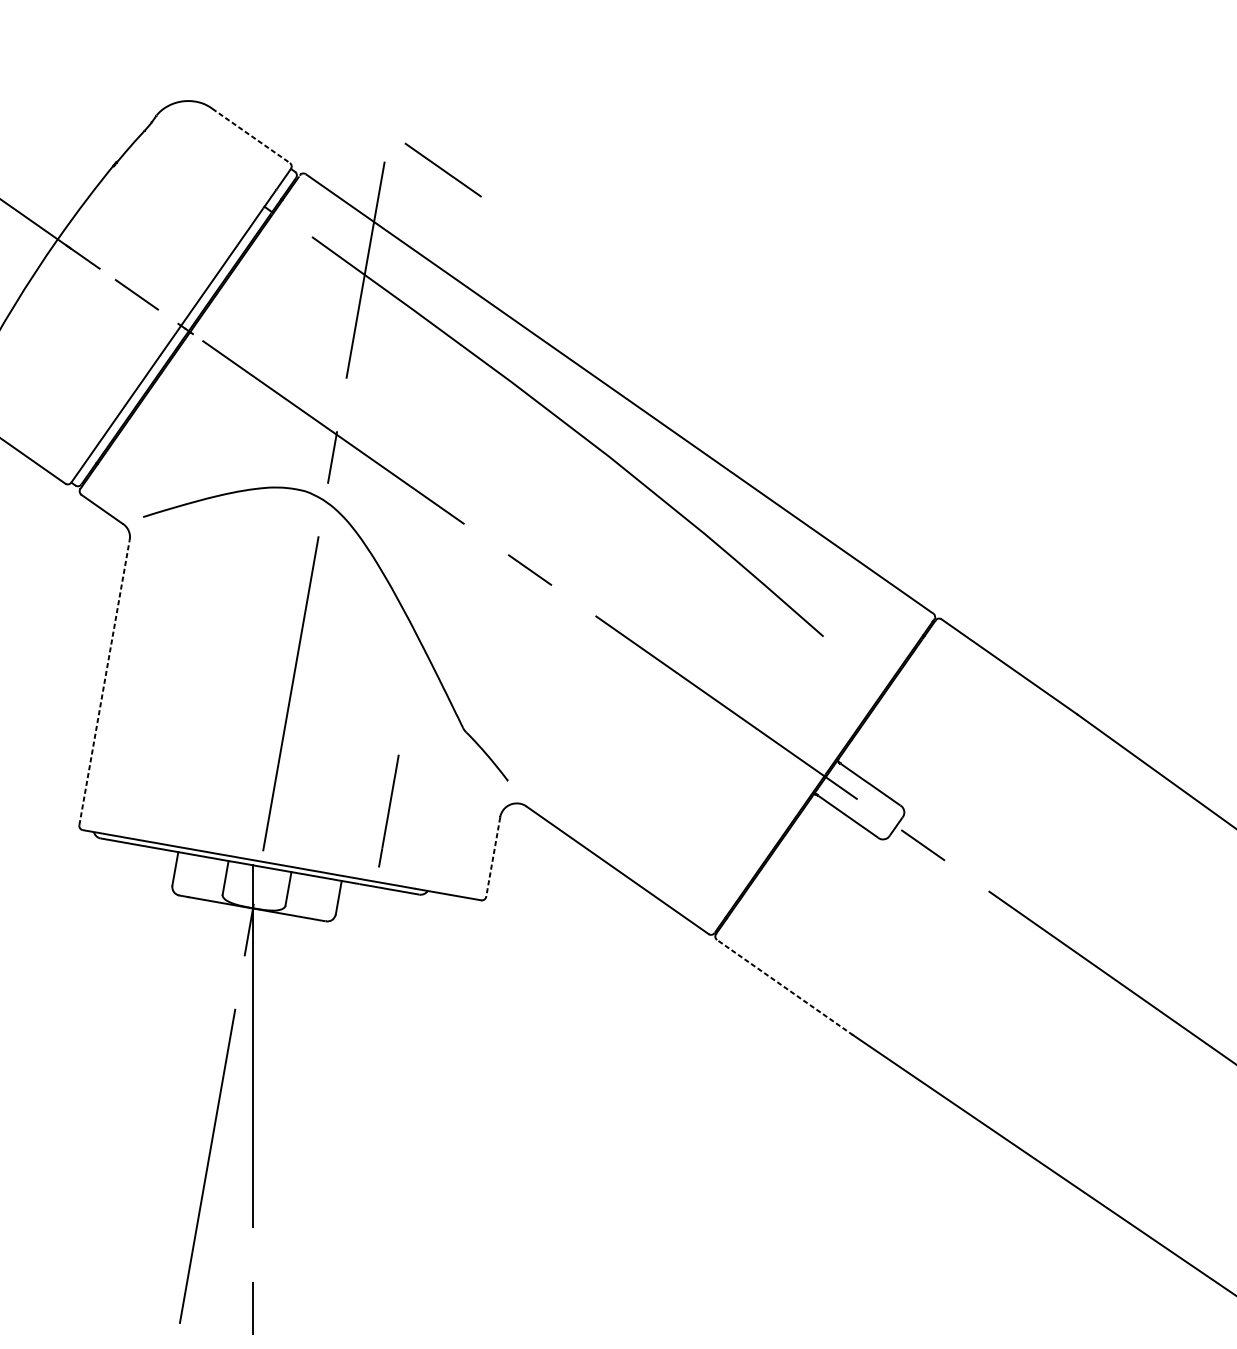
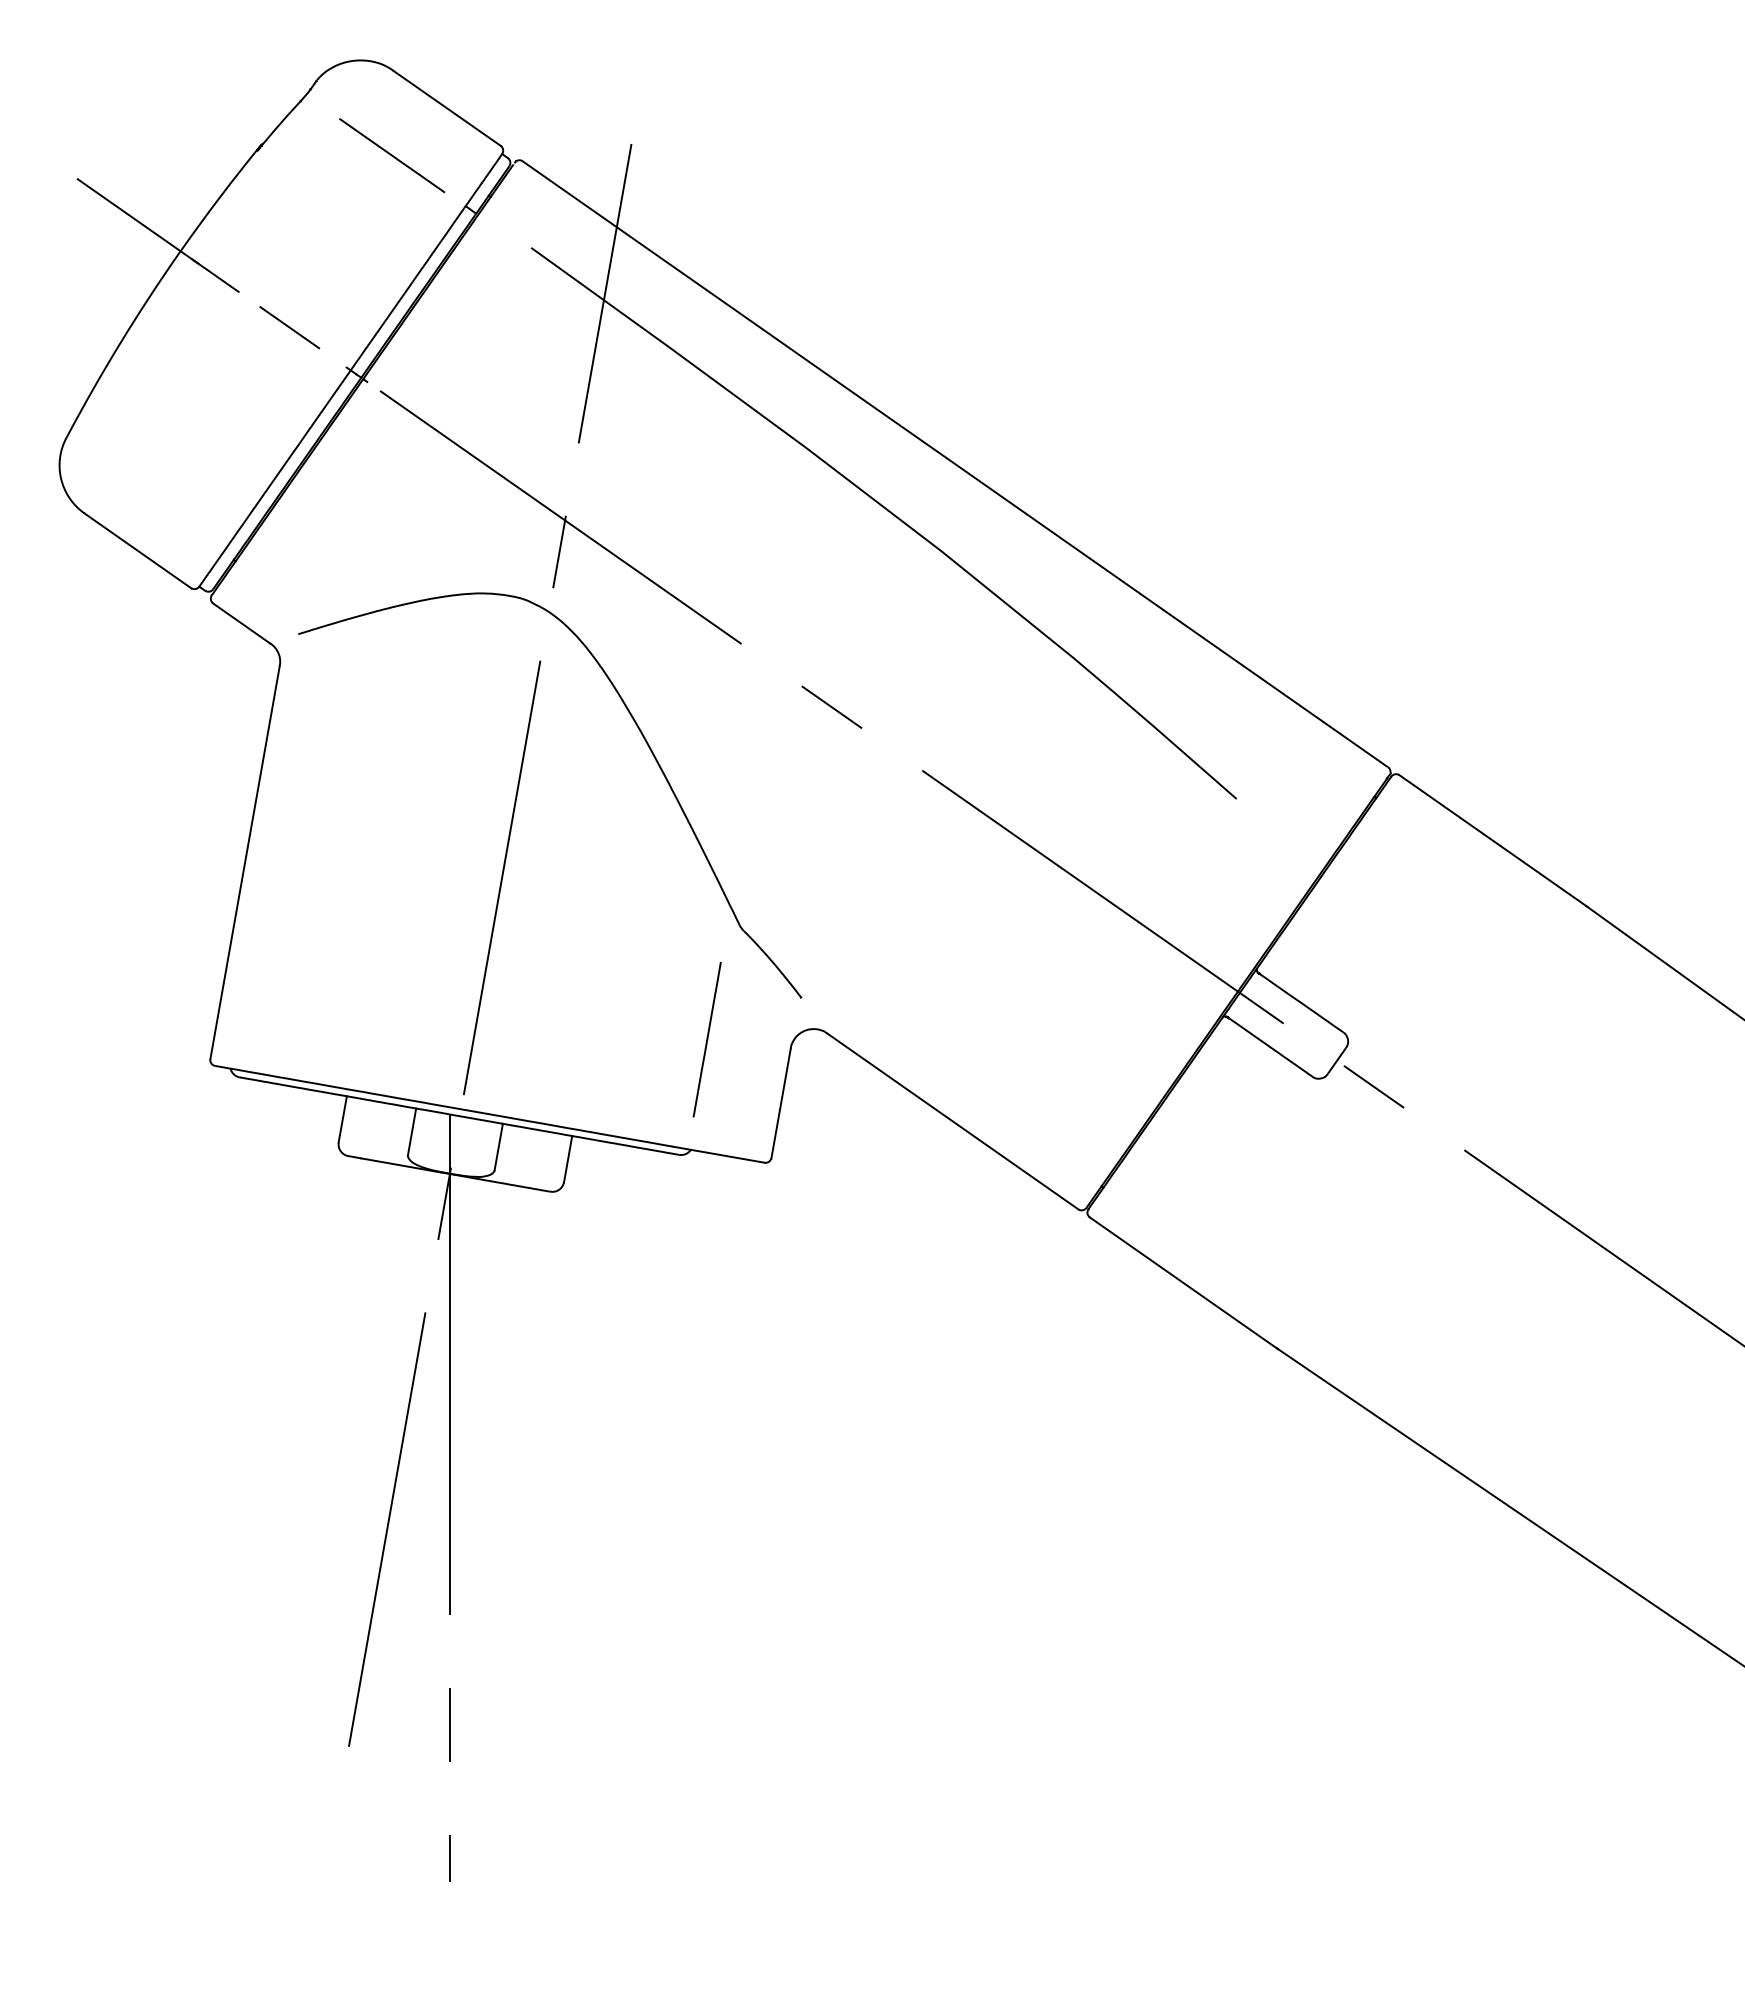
line: (251, 135) -> (447, 108), dashed -> solid
line: (443, 169) -> (392, 155), moved
line: (104, 682) -> (245, 862), dashed -> solid
line: (388, 810) -> (706, 1039), moved
line: (493, 857) -> (781, 1103), dashed -> solid
line: (784, 987) -> (1183, 1283), dashed -> solid

